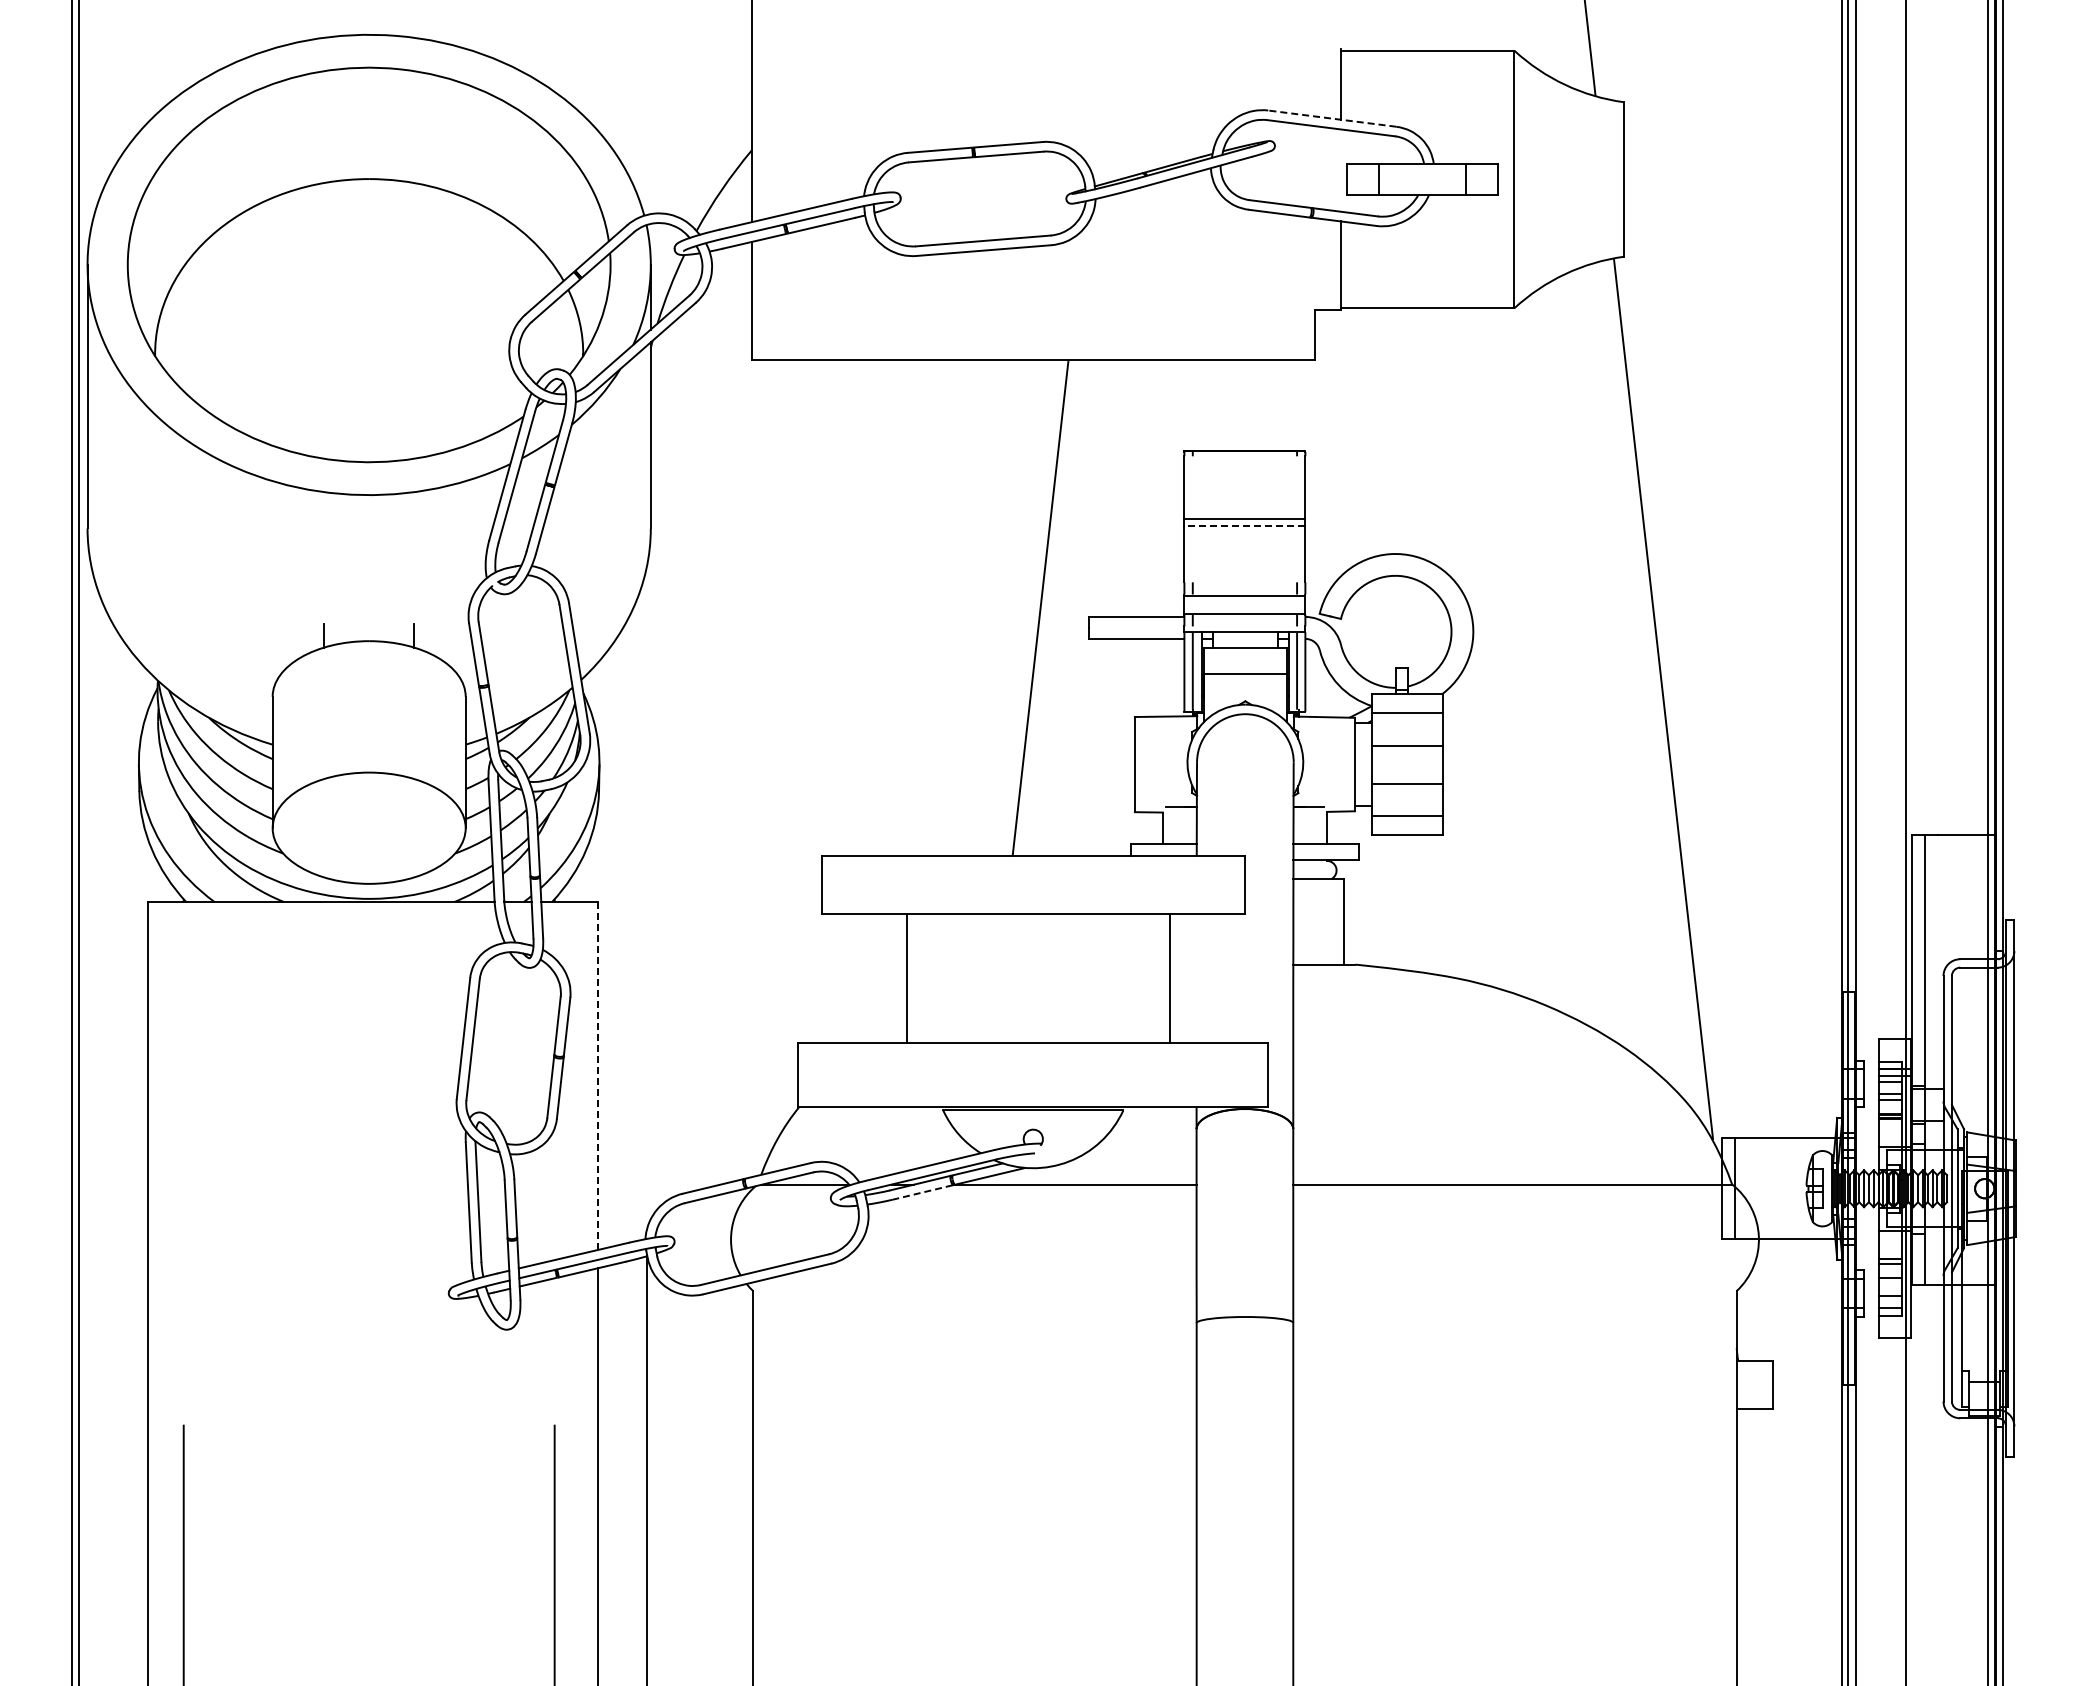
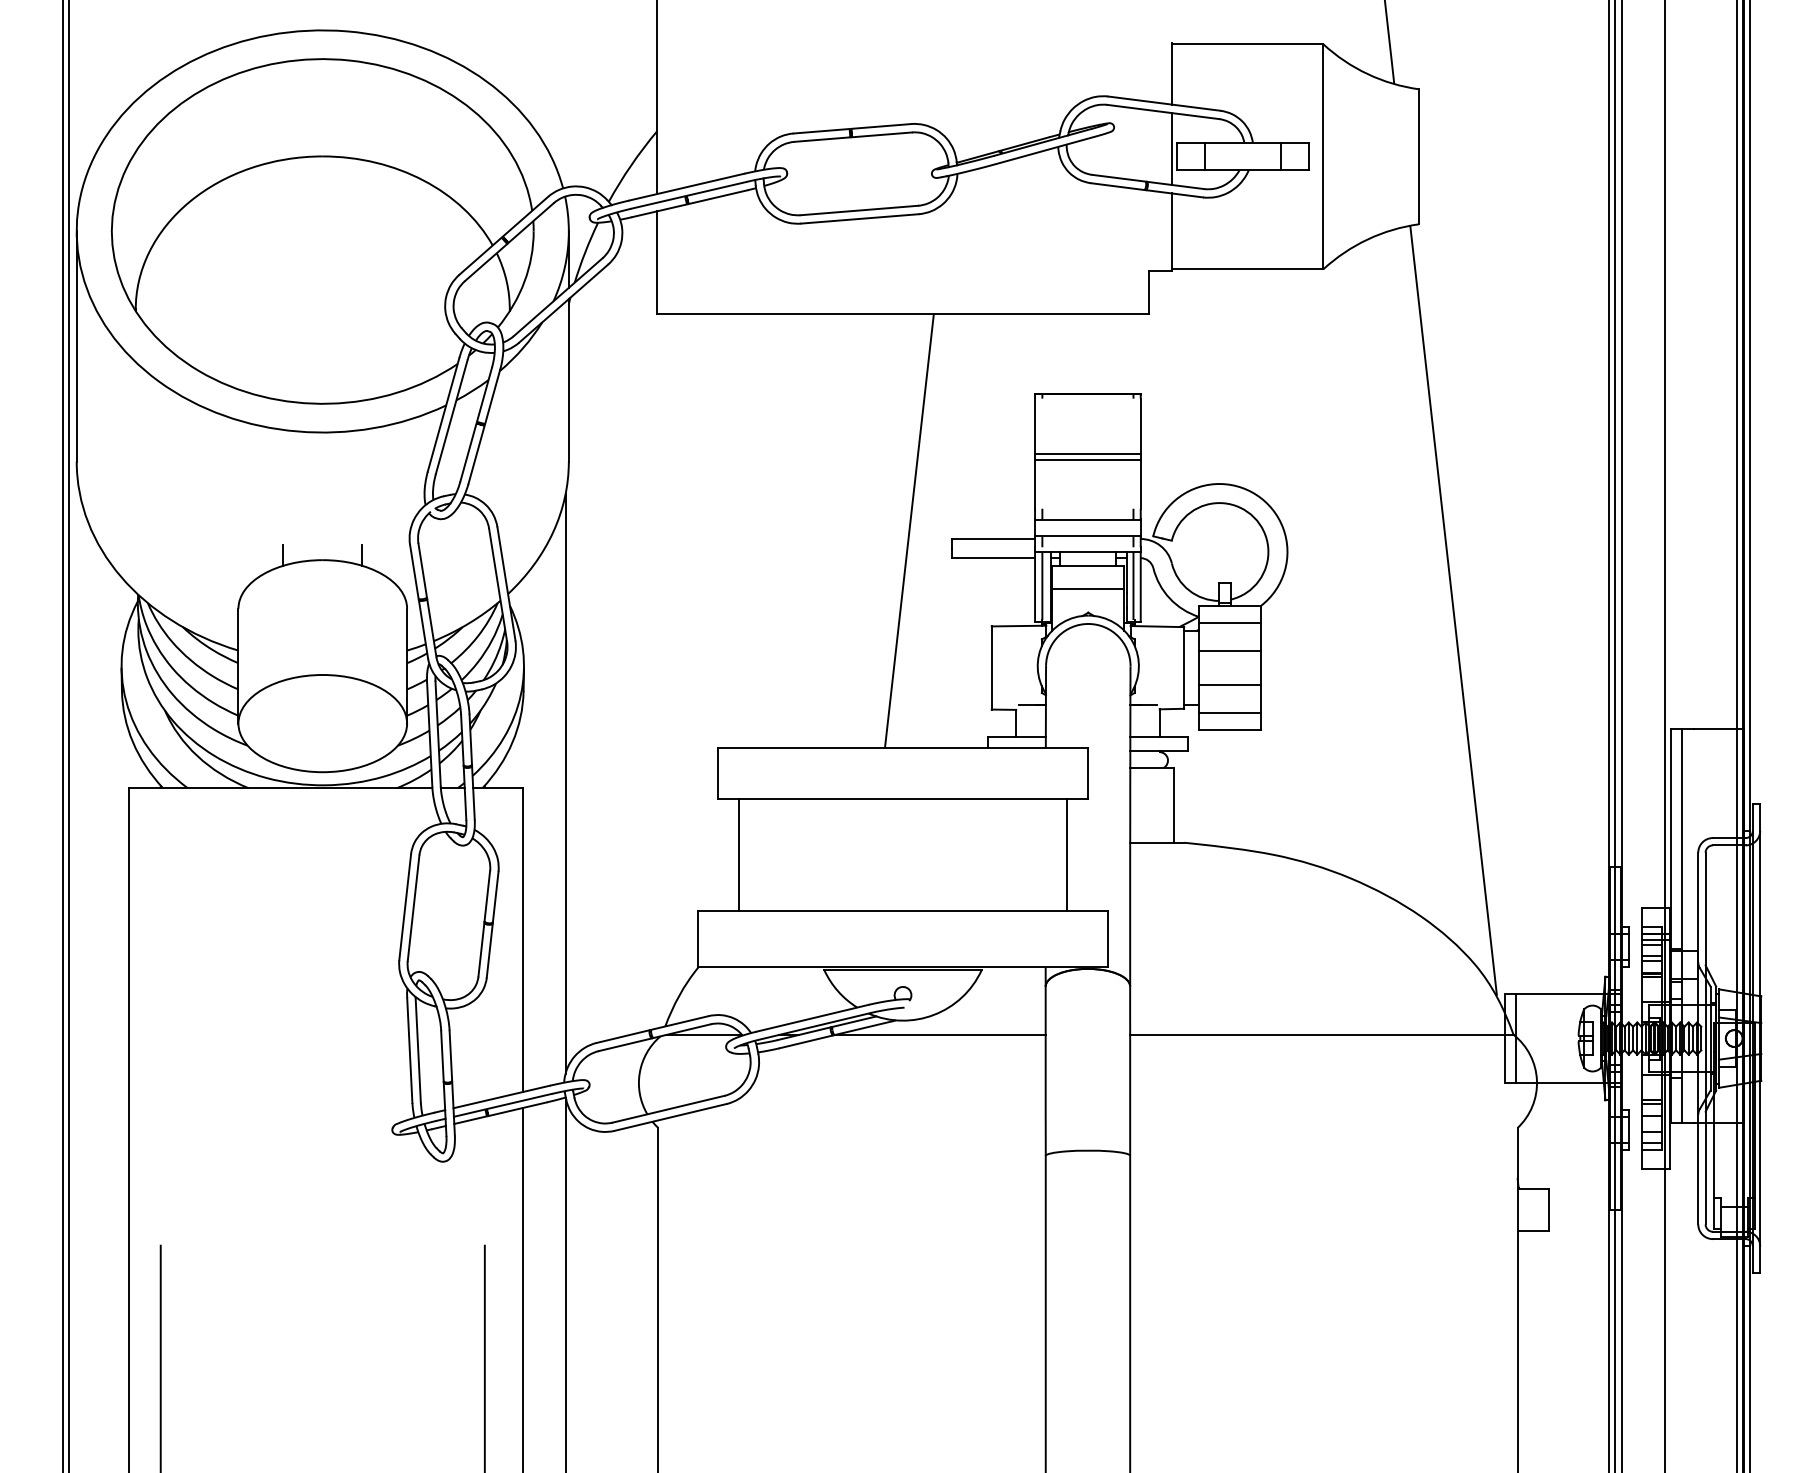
line: (1332, 118) -> (1164, 103), dashed -> solid
line: (1340, 170) -> (1171, 148), added
line: (1244, 526) -> (1087, 459), dashed -> solid
line: (647, 896) -> (565, 783), added
line: (907, 978) -> (738, 854), moved
line: (1170, 978) -> (1067, 854), moved
line: (598, 1076) -> (523, 940), dashed -> solid
line: (923, 1192) -> (807, 1041), dashed -> solid

